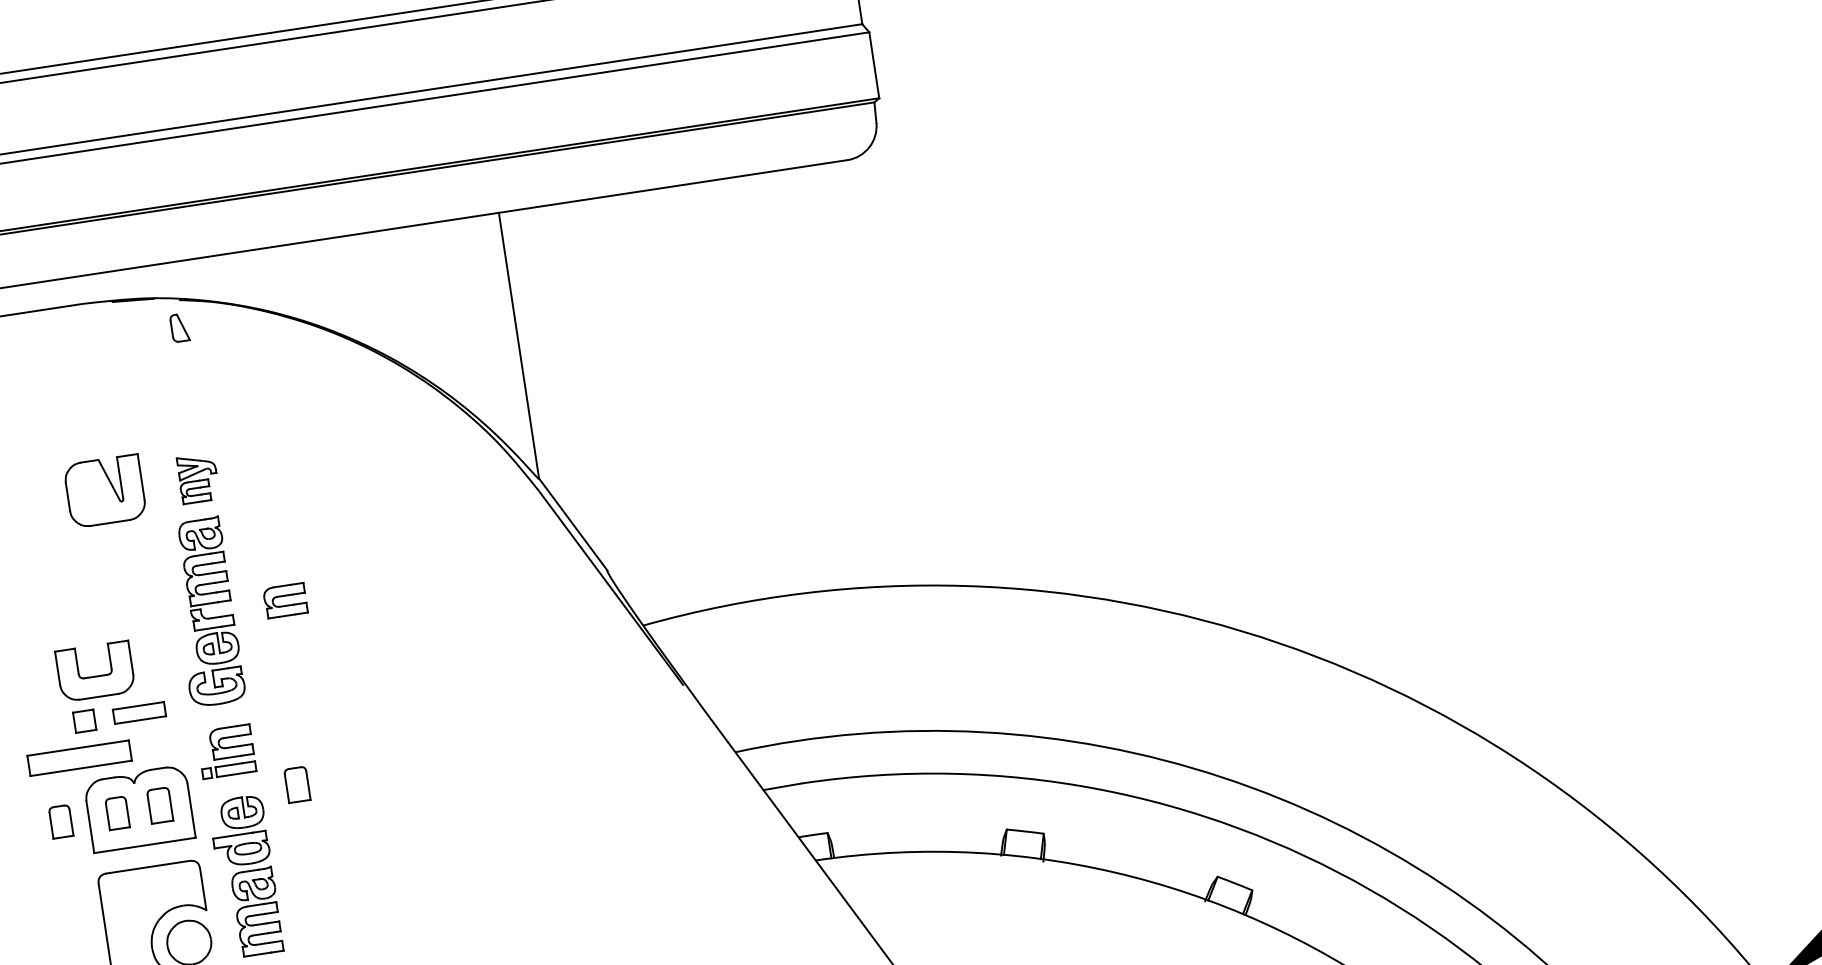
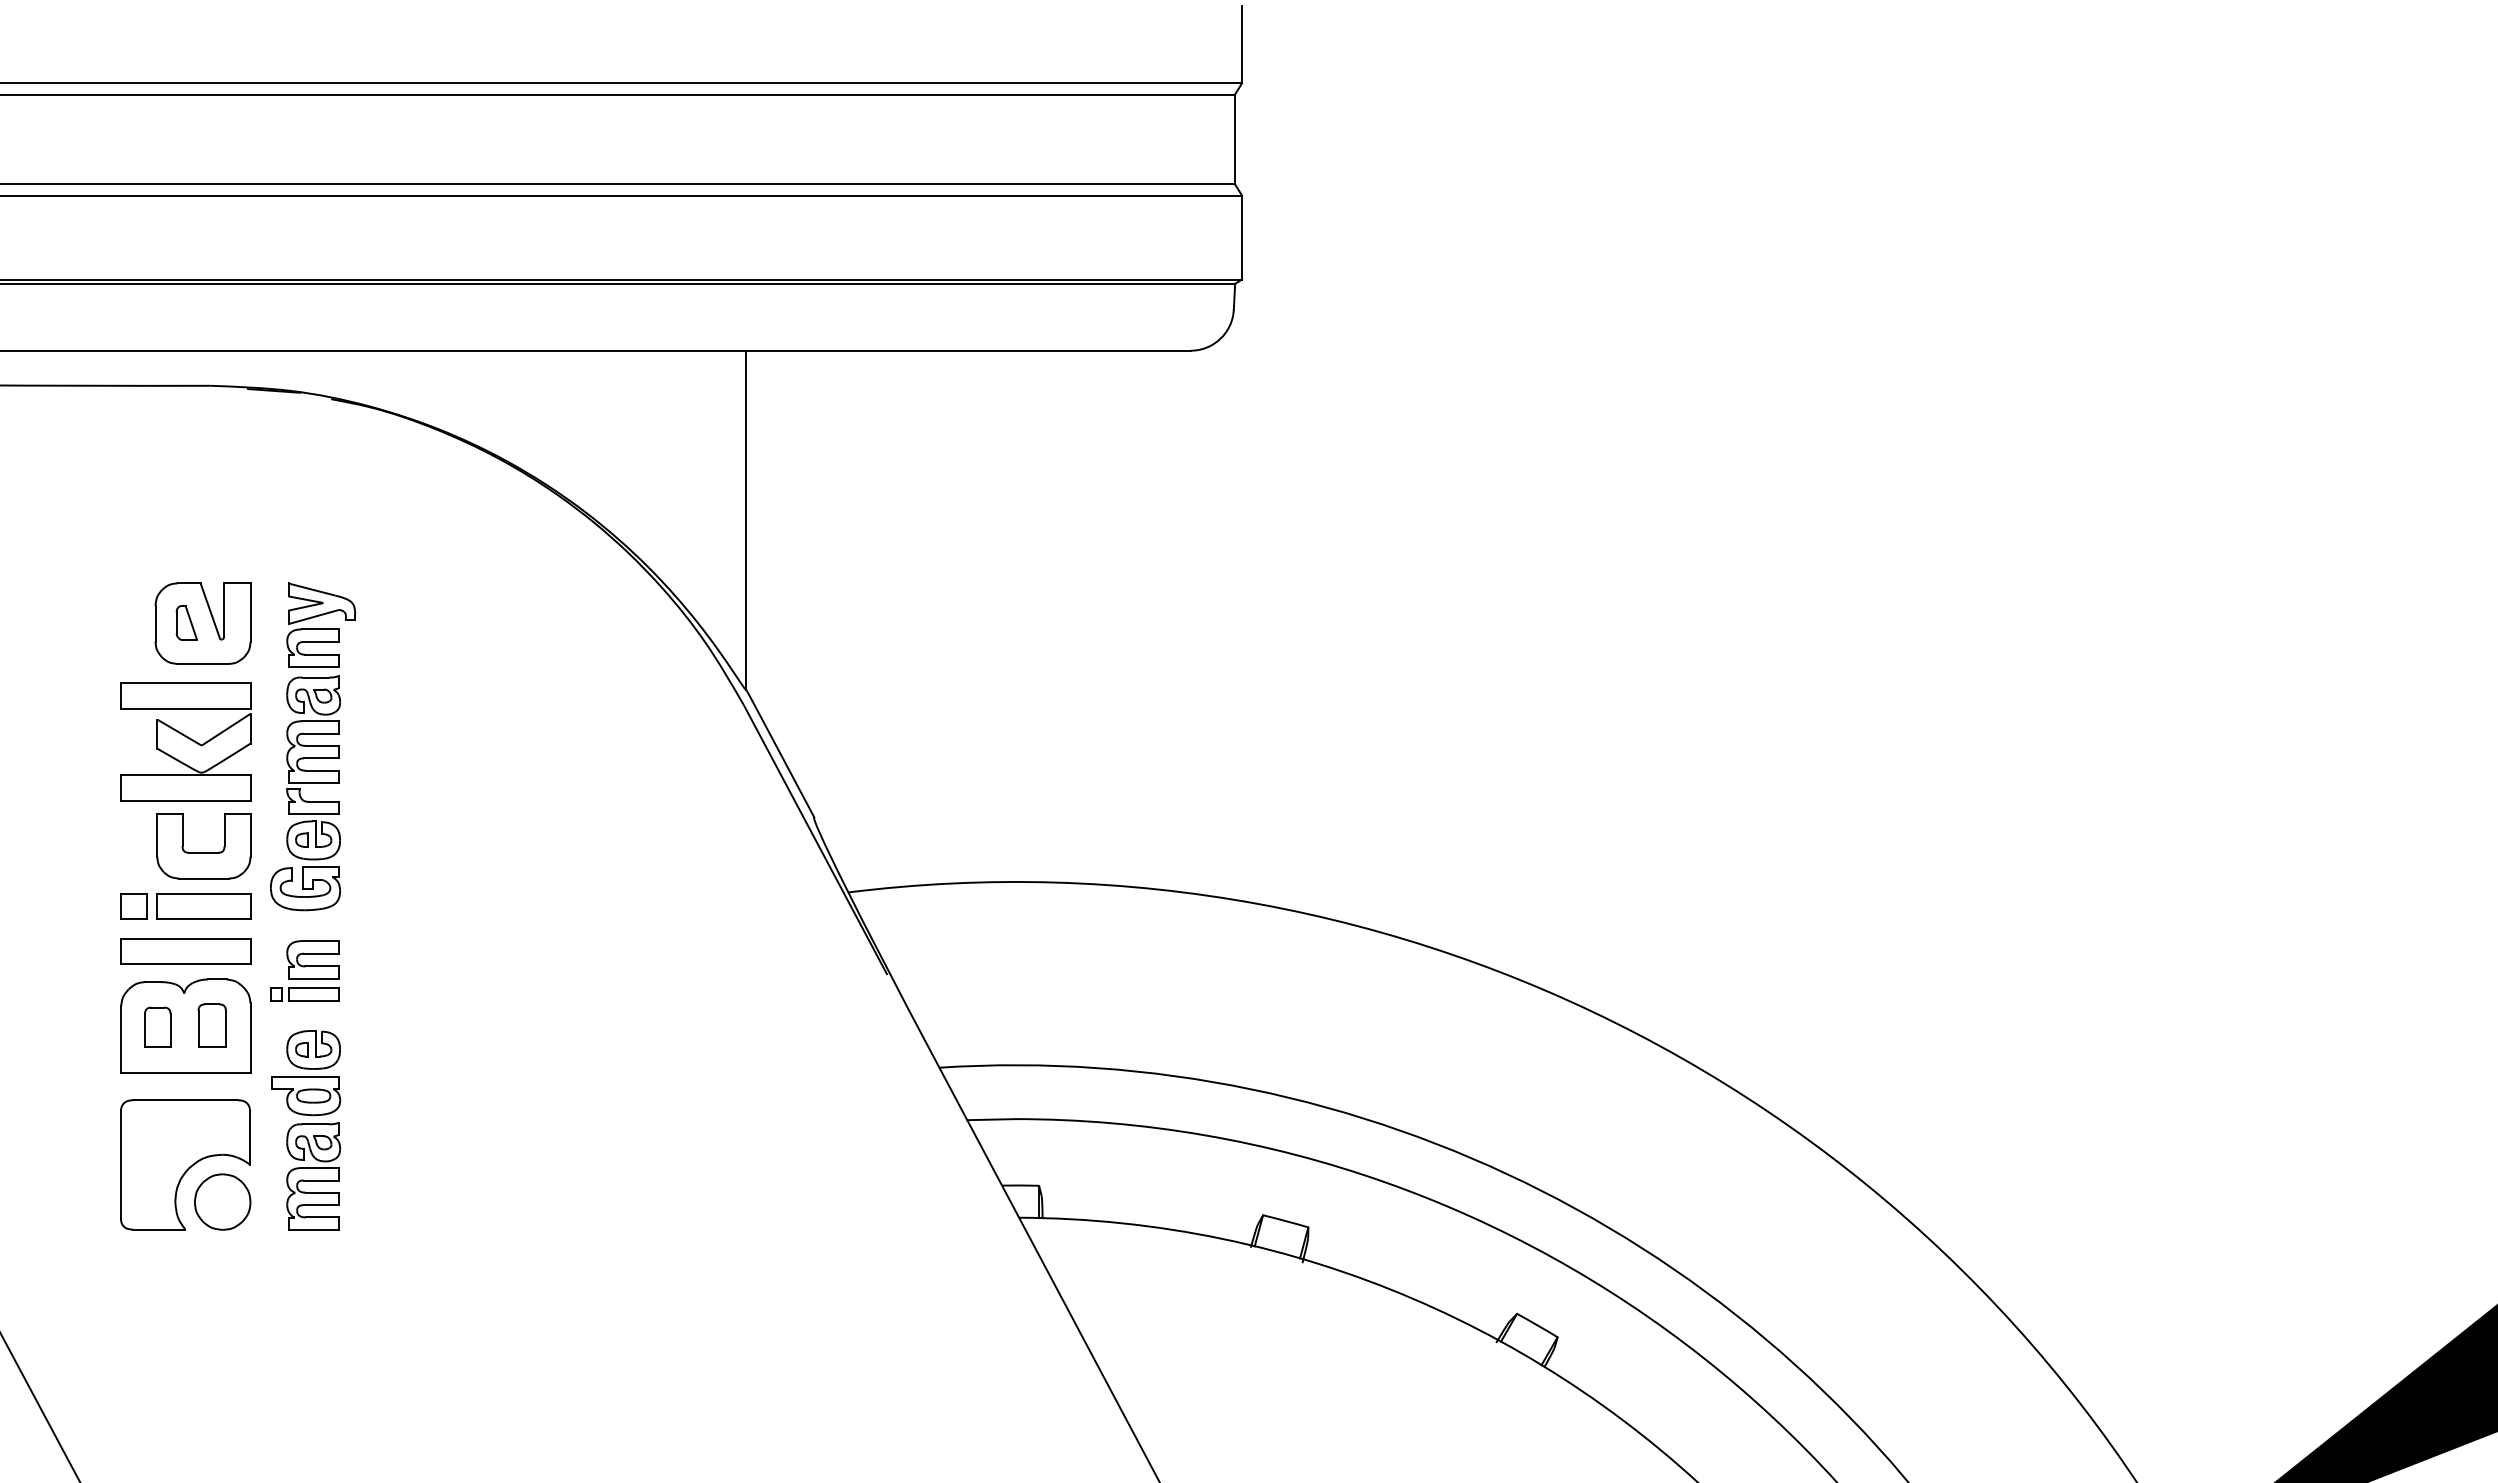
part: (179, 327) -> (186, 622), moved
part: (198, 477) -> (321, 624), size x1.43
part: (105, 585) -> (185, 741), added
part: (284, 600) -> (406, 793), removed
part: (95, 671) -> (203, 846), moved
part: (139, 713) -> (203, 906), size x1.43
part: (79, 758) -> (185, 951), moved
part: (296, 784) -> (386, 1025), removed
part: (60, 821) -> (85, 1026), removed

